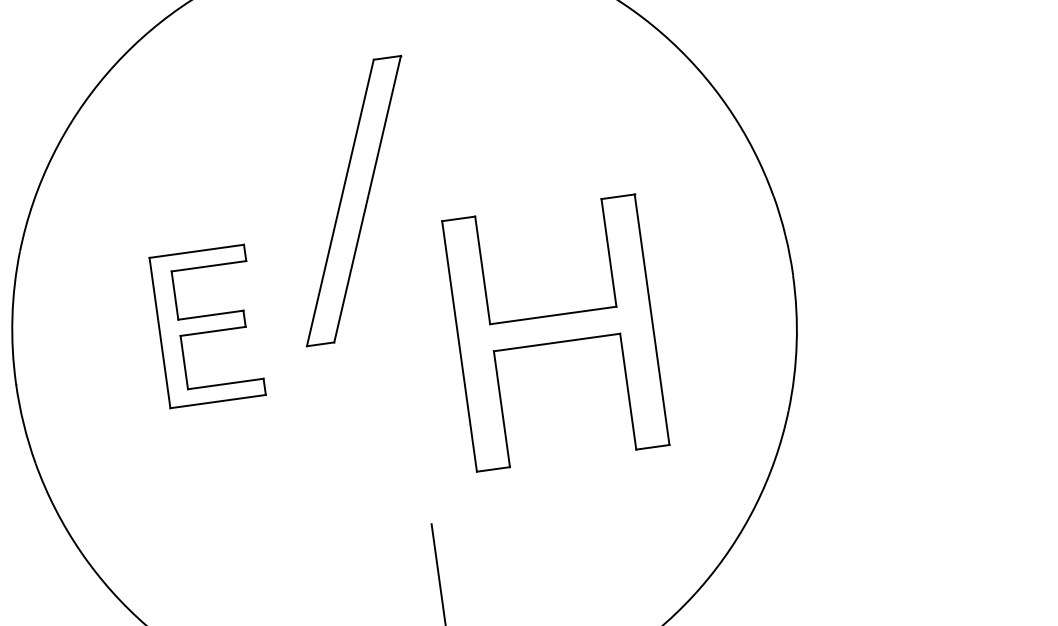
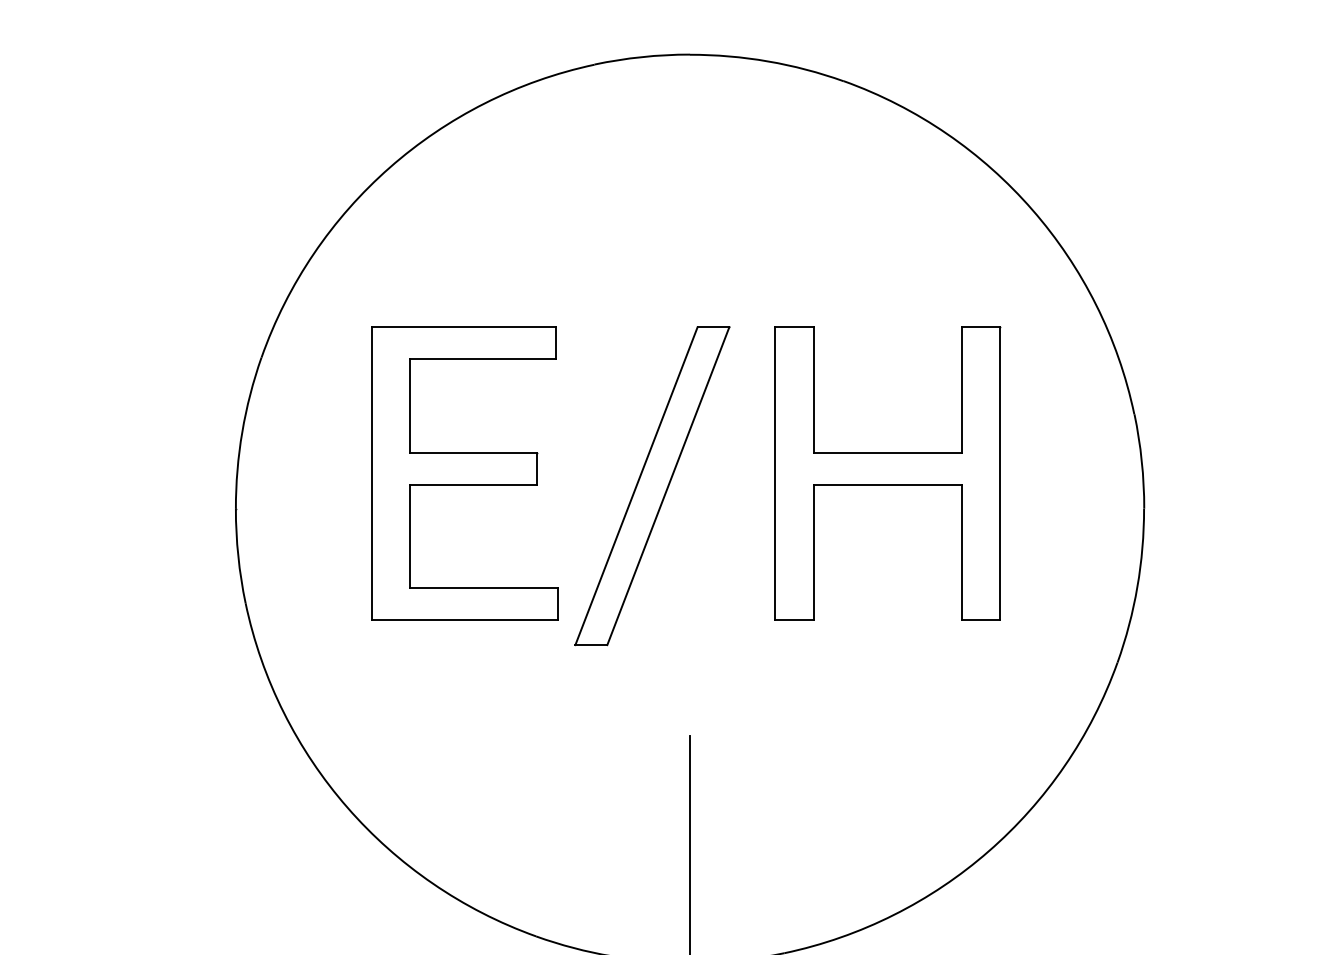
part: (354, 201) -> (652, 486), moved
part: (207, 326) -> (464, 473), size x1.67
part: (555, 333) -> (887, 473), moved

